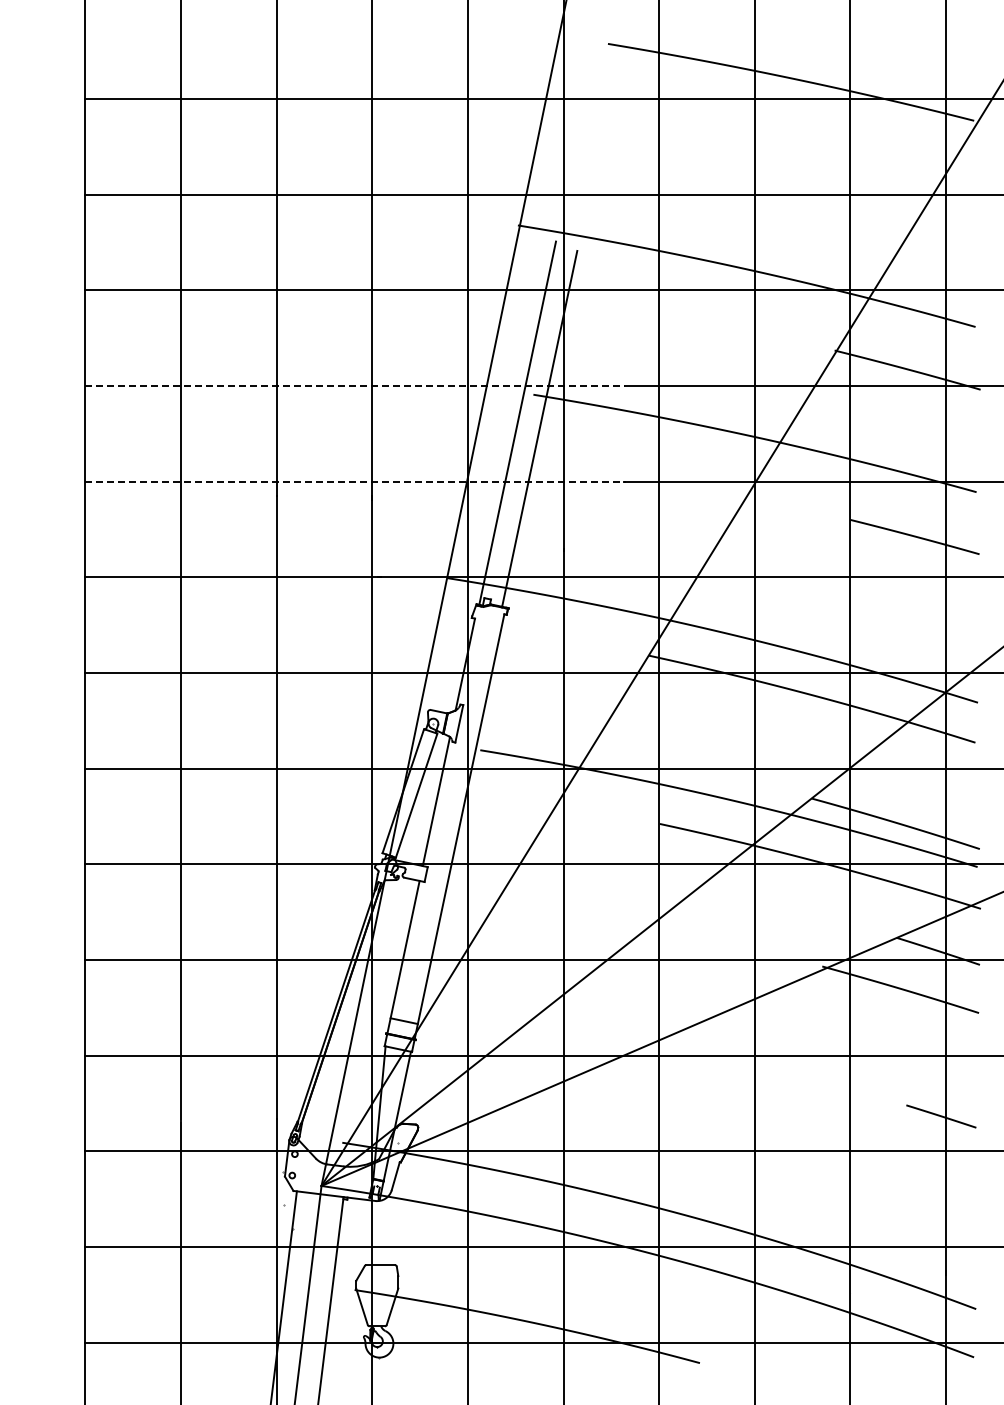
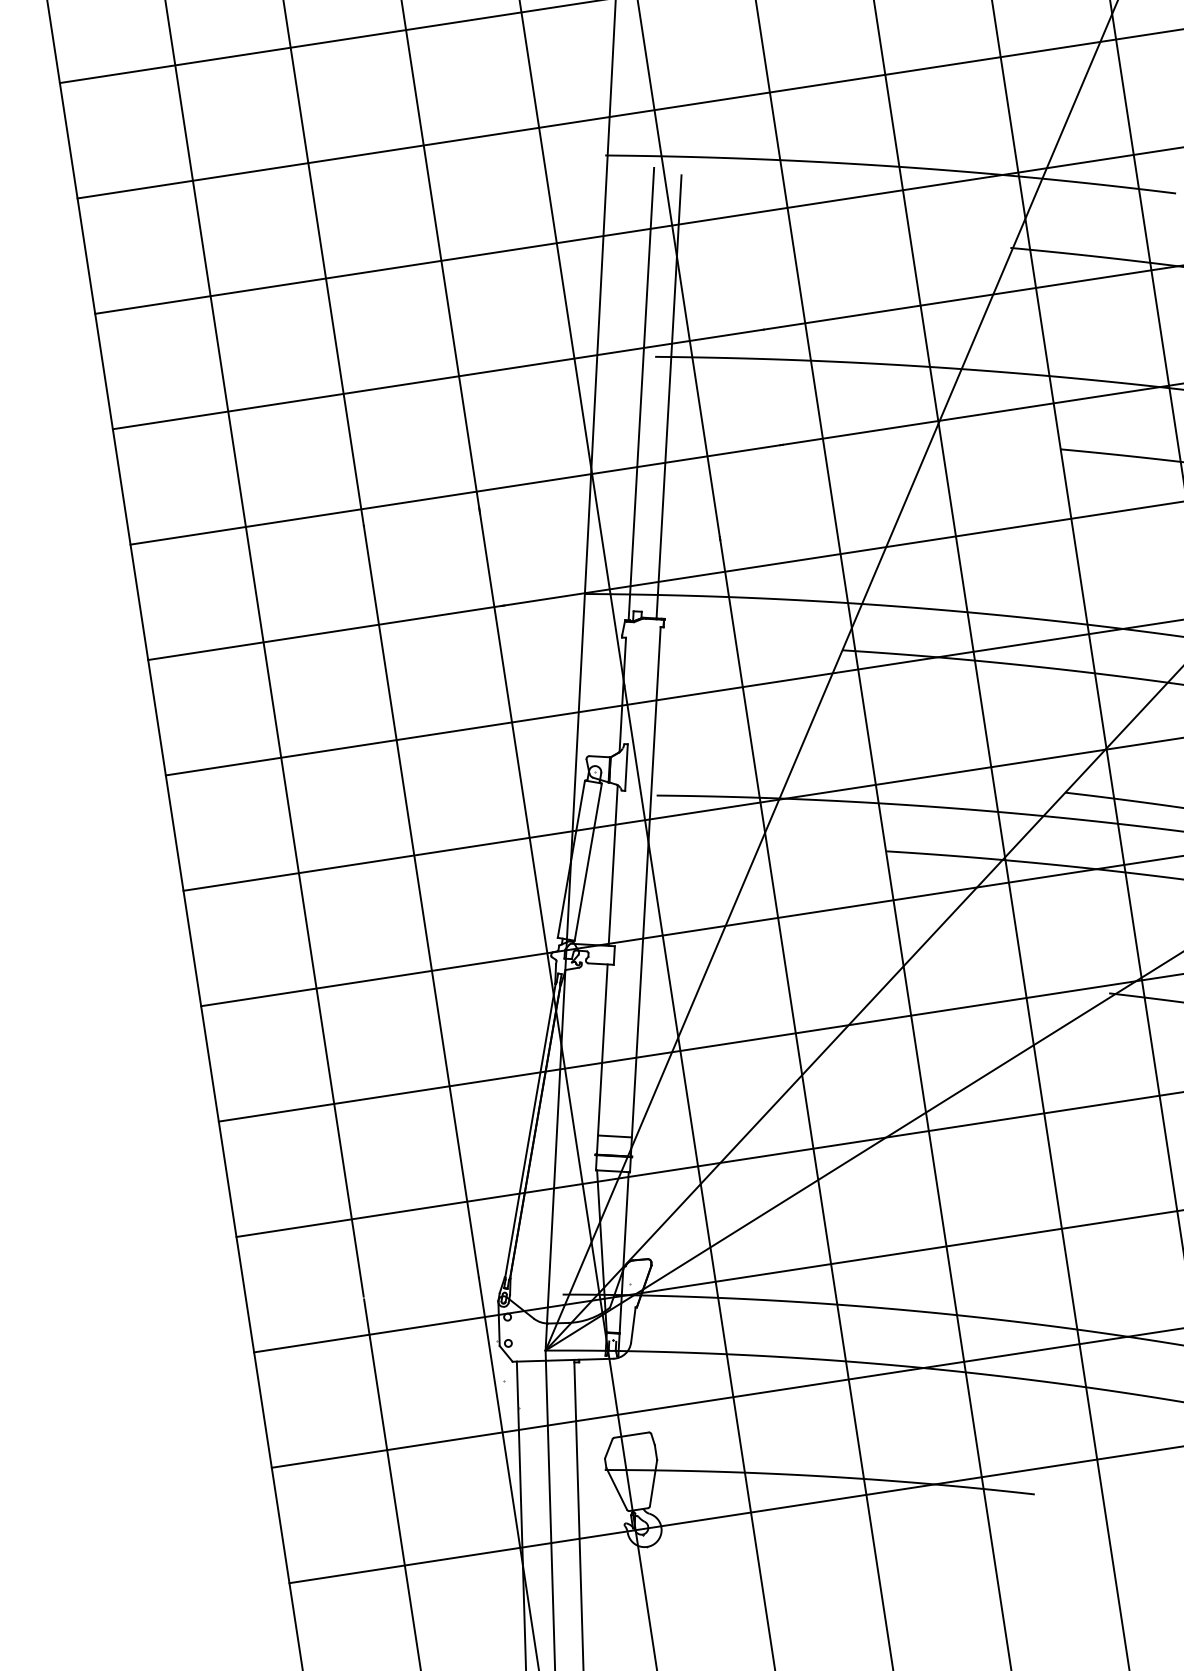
line: (355, 386) -> (438, 379), dashed -> solid
line: (356, 481) -> (457, 494), dashed -> solid

